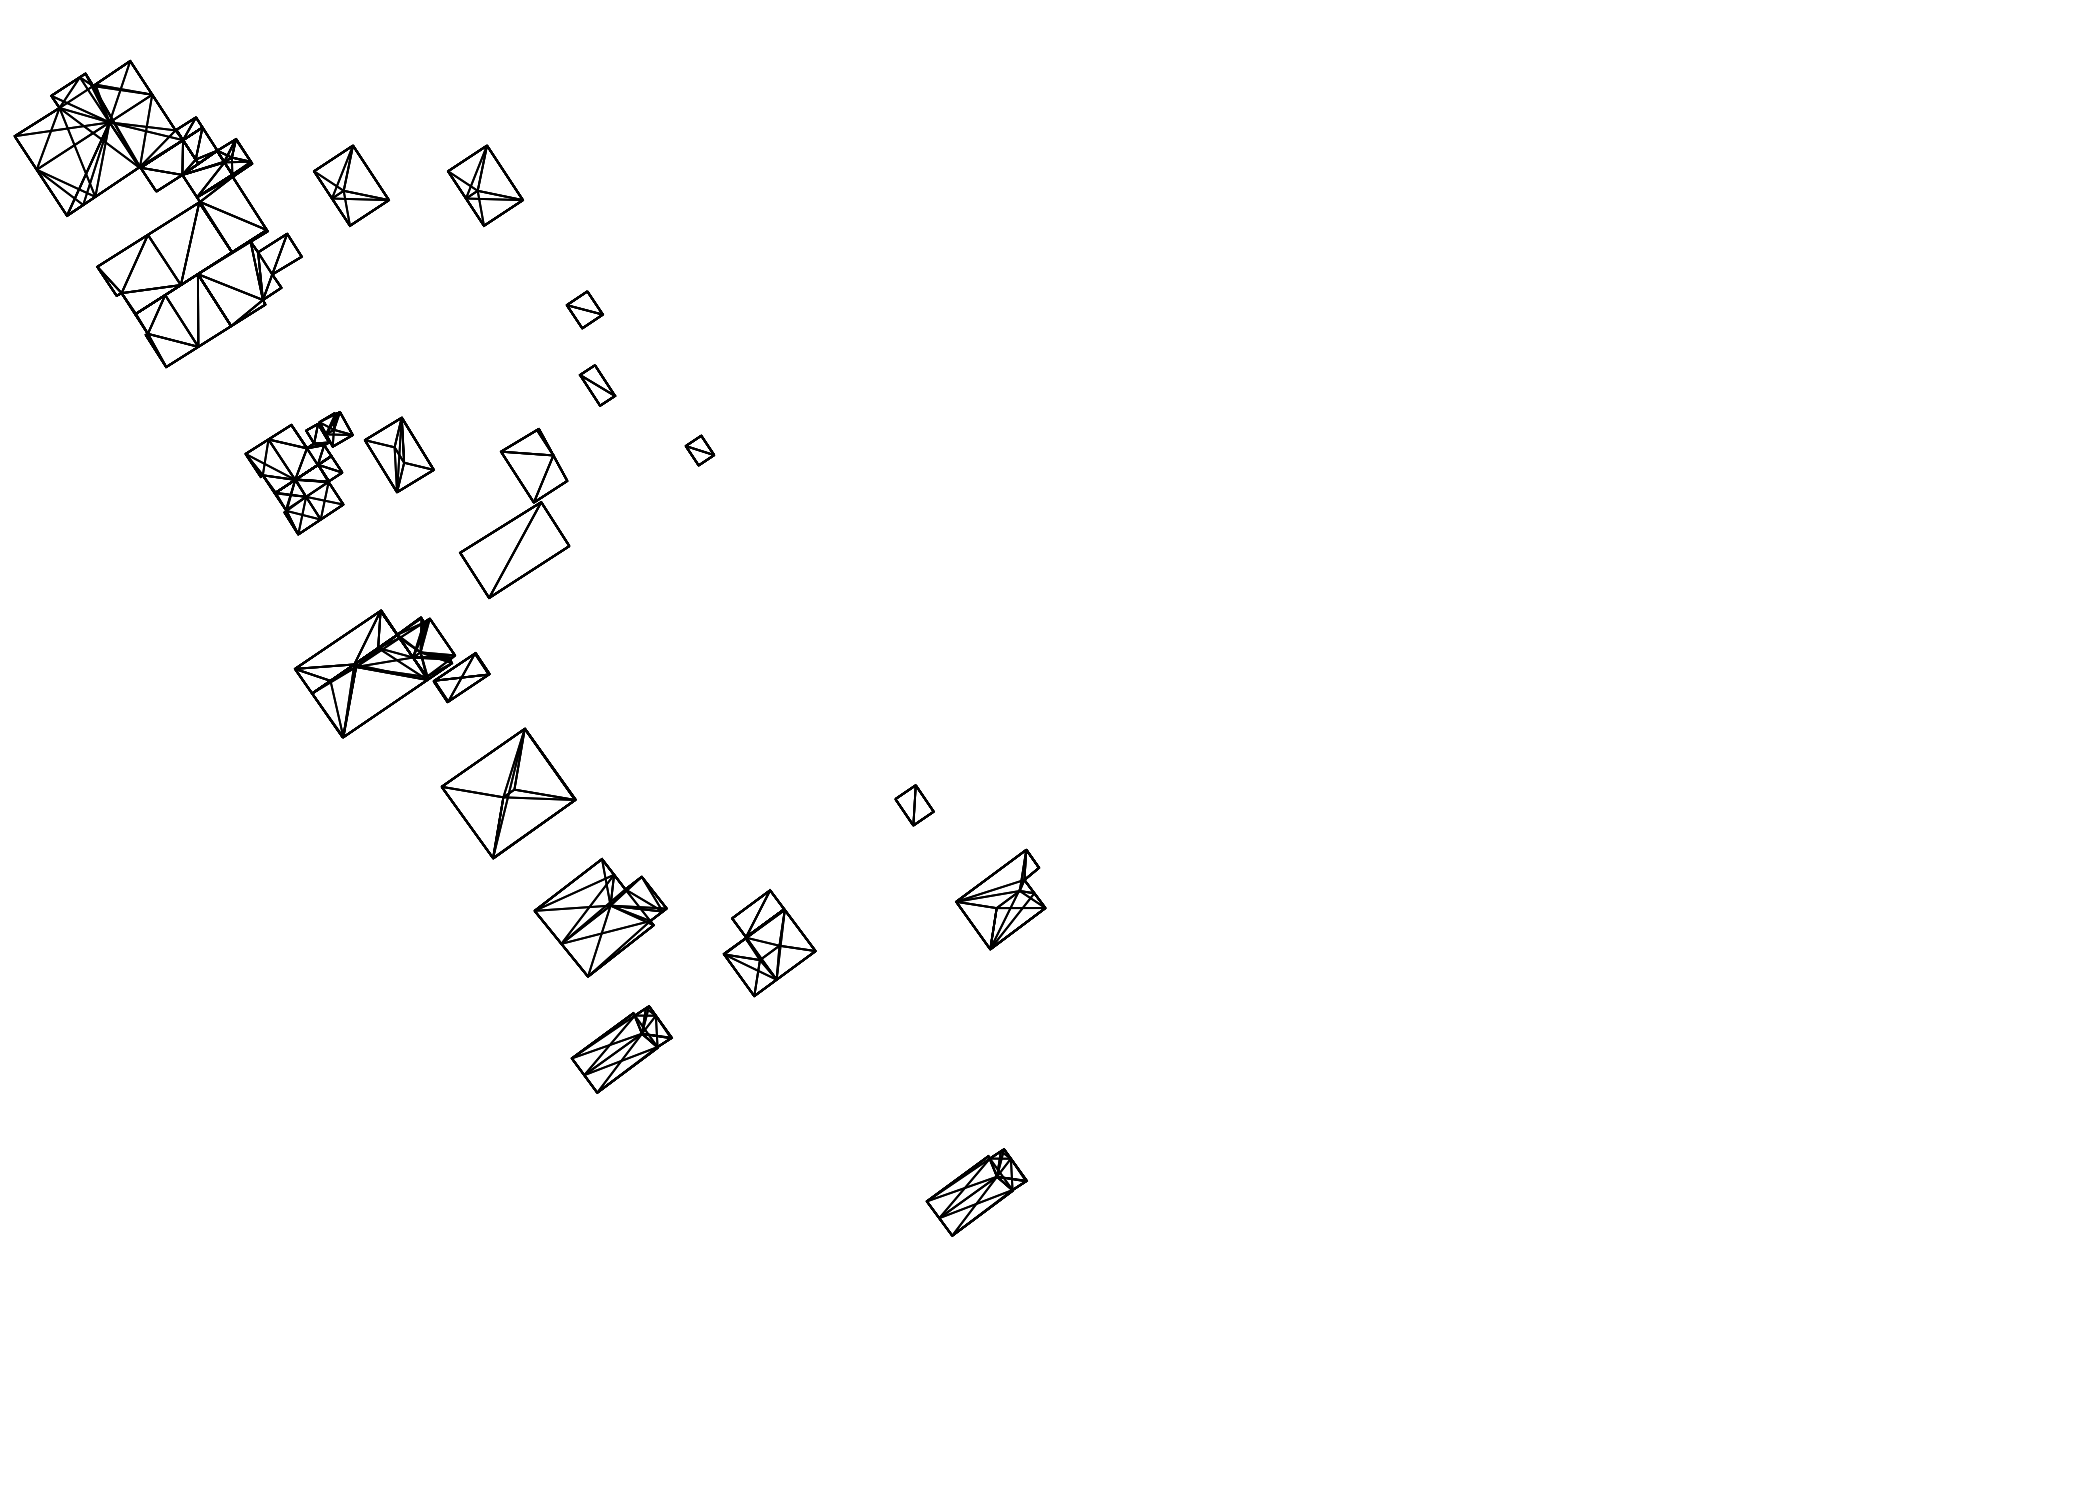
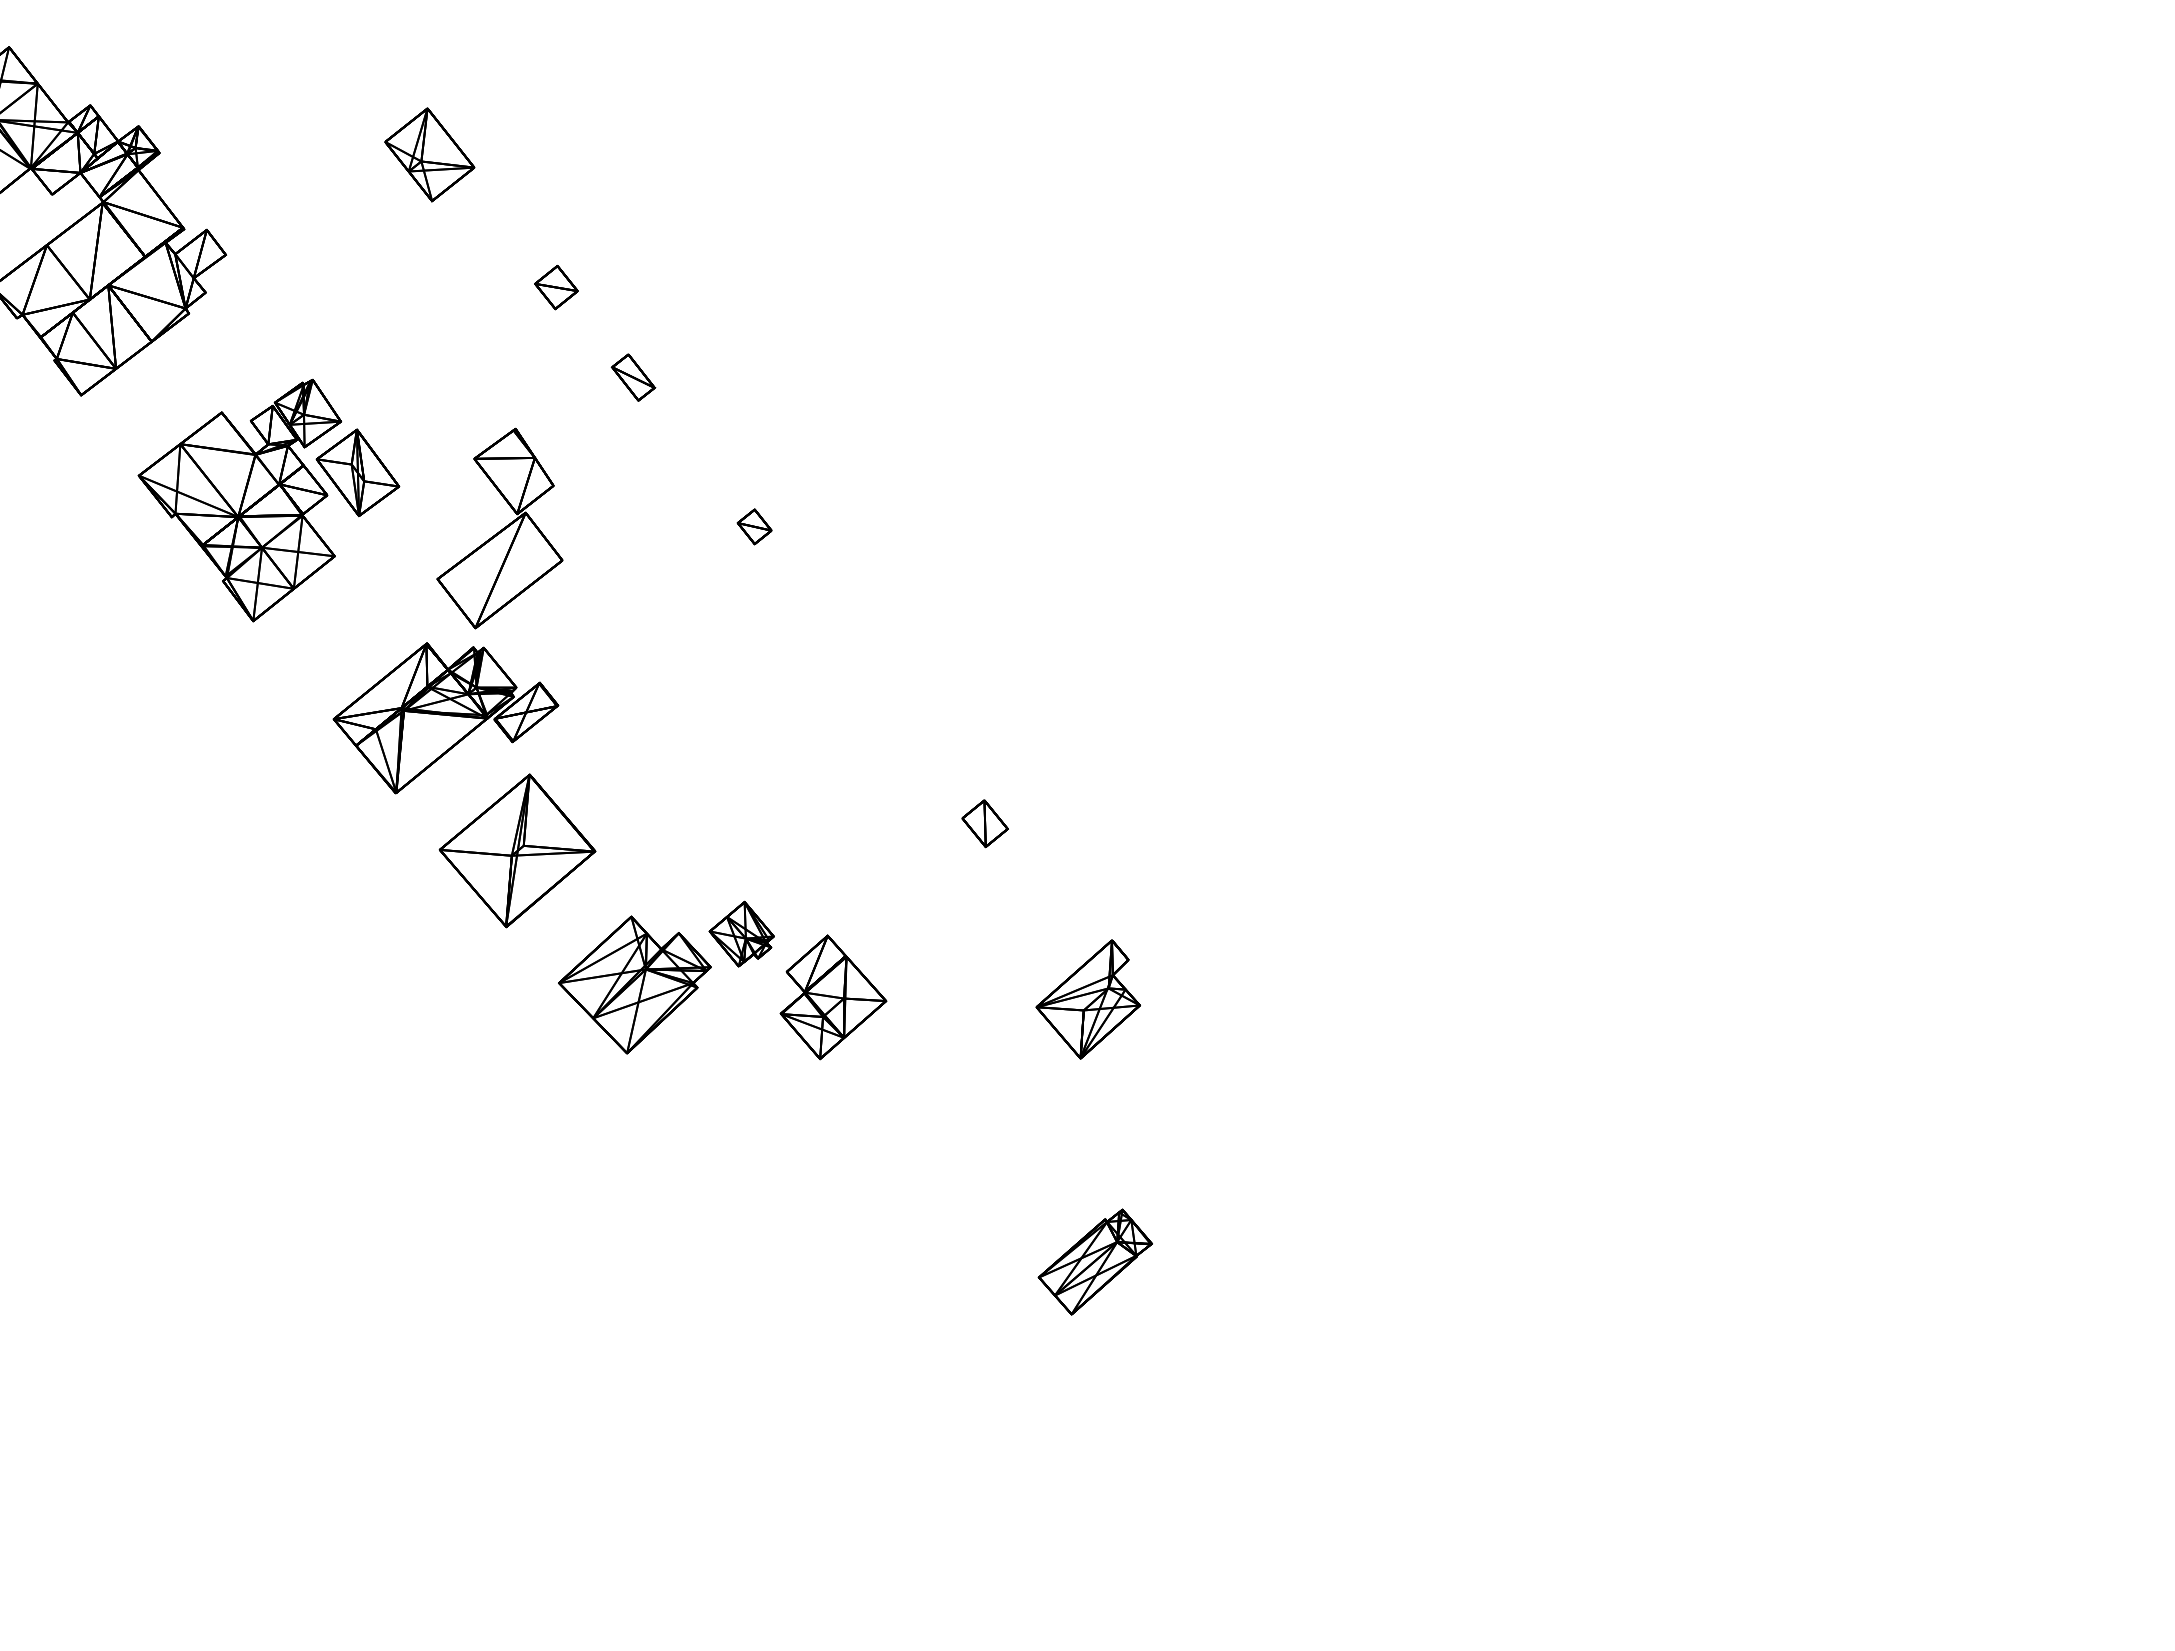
part: (351, 185) -> (275, 168), removed
part: (597, 385) -> (633, 377), moved
part: (699, 450) -> (754, 526), moved
part: (298, 473) -> (243, 504), size x1.67
part: (391, 673) -> (445, 714), moved
part: (695, 882) -> (741, 934), added
part: (1000, 899) -> (1087, 1000), moved
part: (621, 1049) -> (672, 1133), removed

